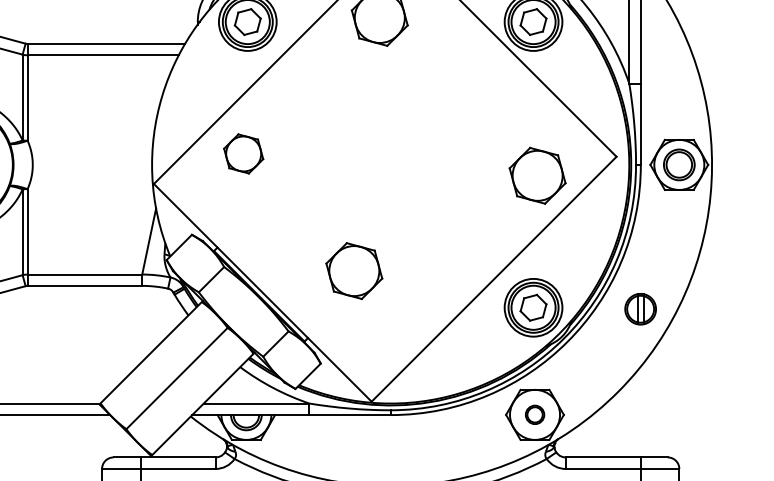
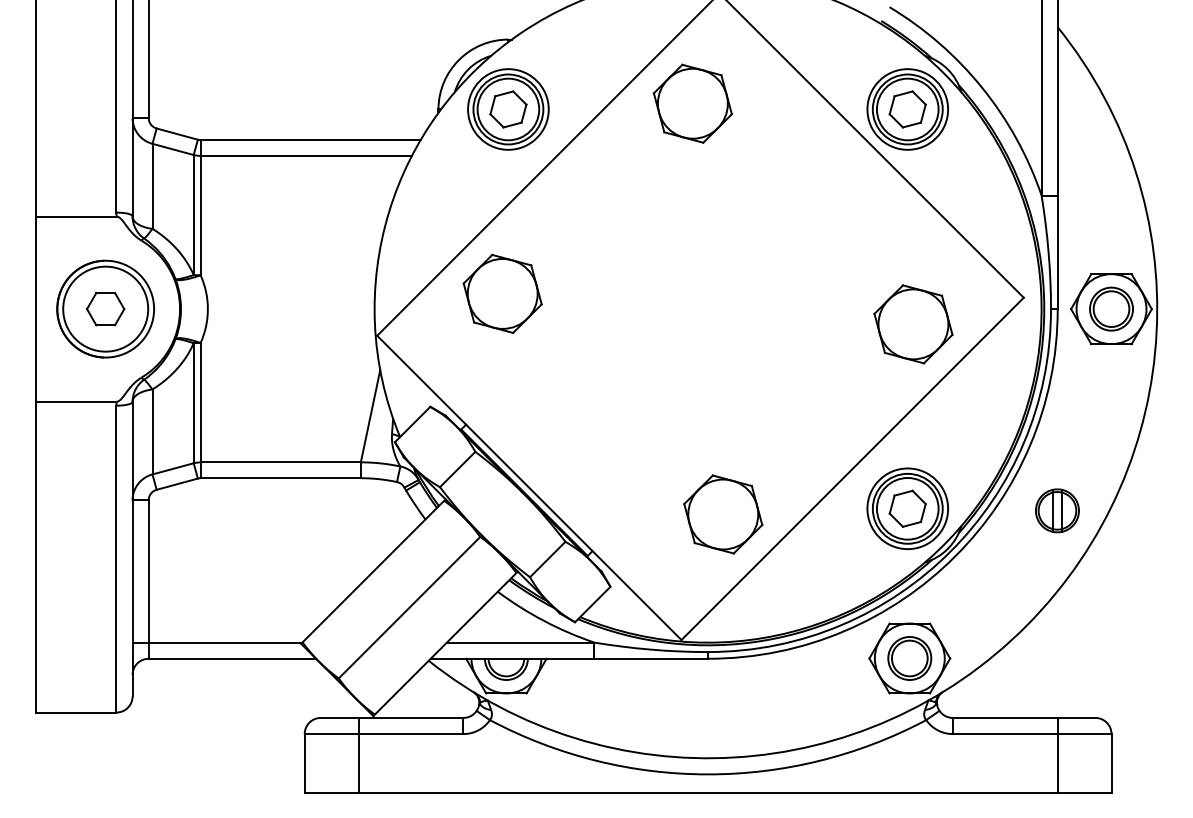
part: (243, 153) -> (502, 293), size x1.43
part: (354, 271) -> (723, 514), moved
part: (534, 414) -> (909, 658), size x1.67

